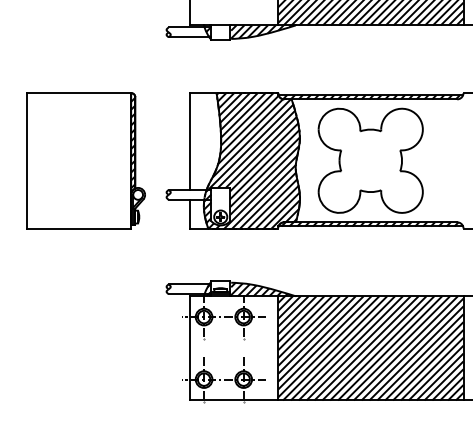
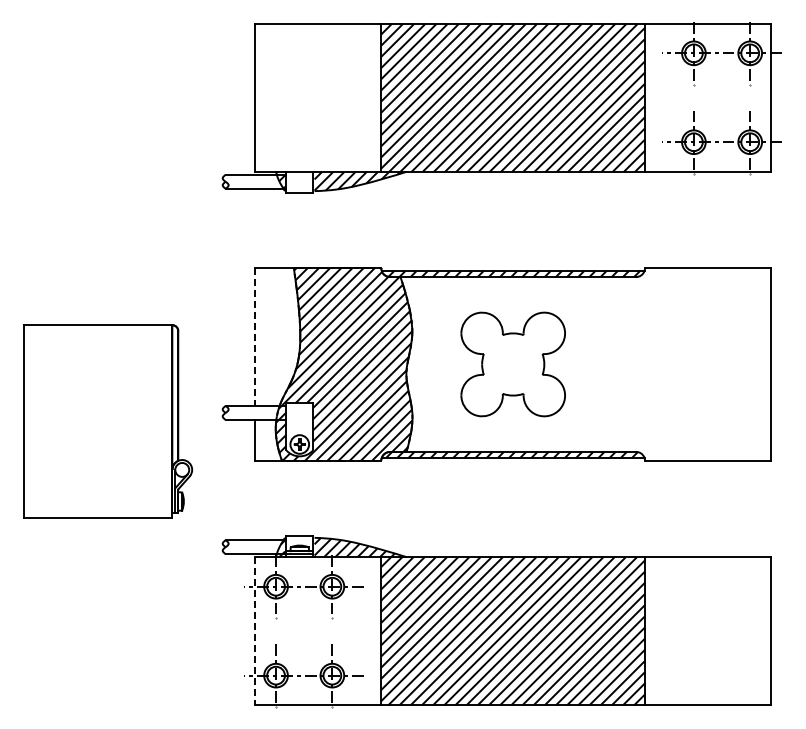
line: (189, 141) -> (255, 337), solid -> dashed
part: (86, 160) -> (108, 421), moved
part: (371, 160) -> (513, 364), size x0.7
line: (189, 348) -> (255, 631), solid -> dashed

